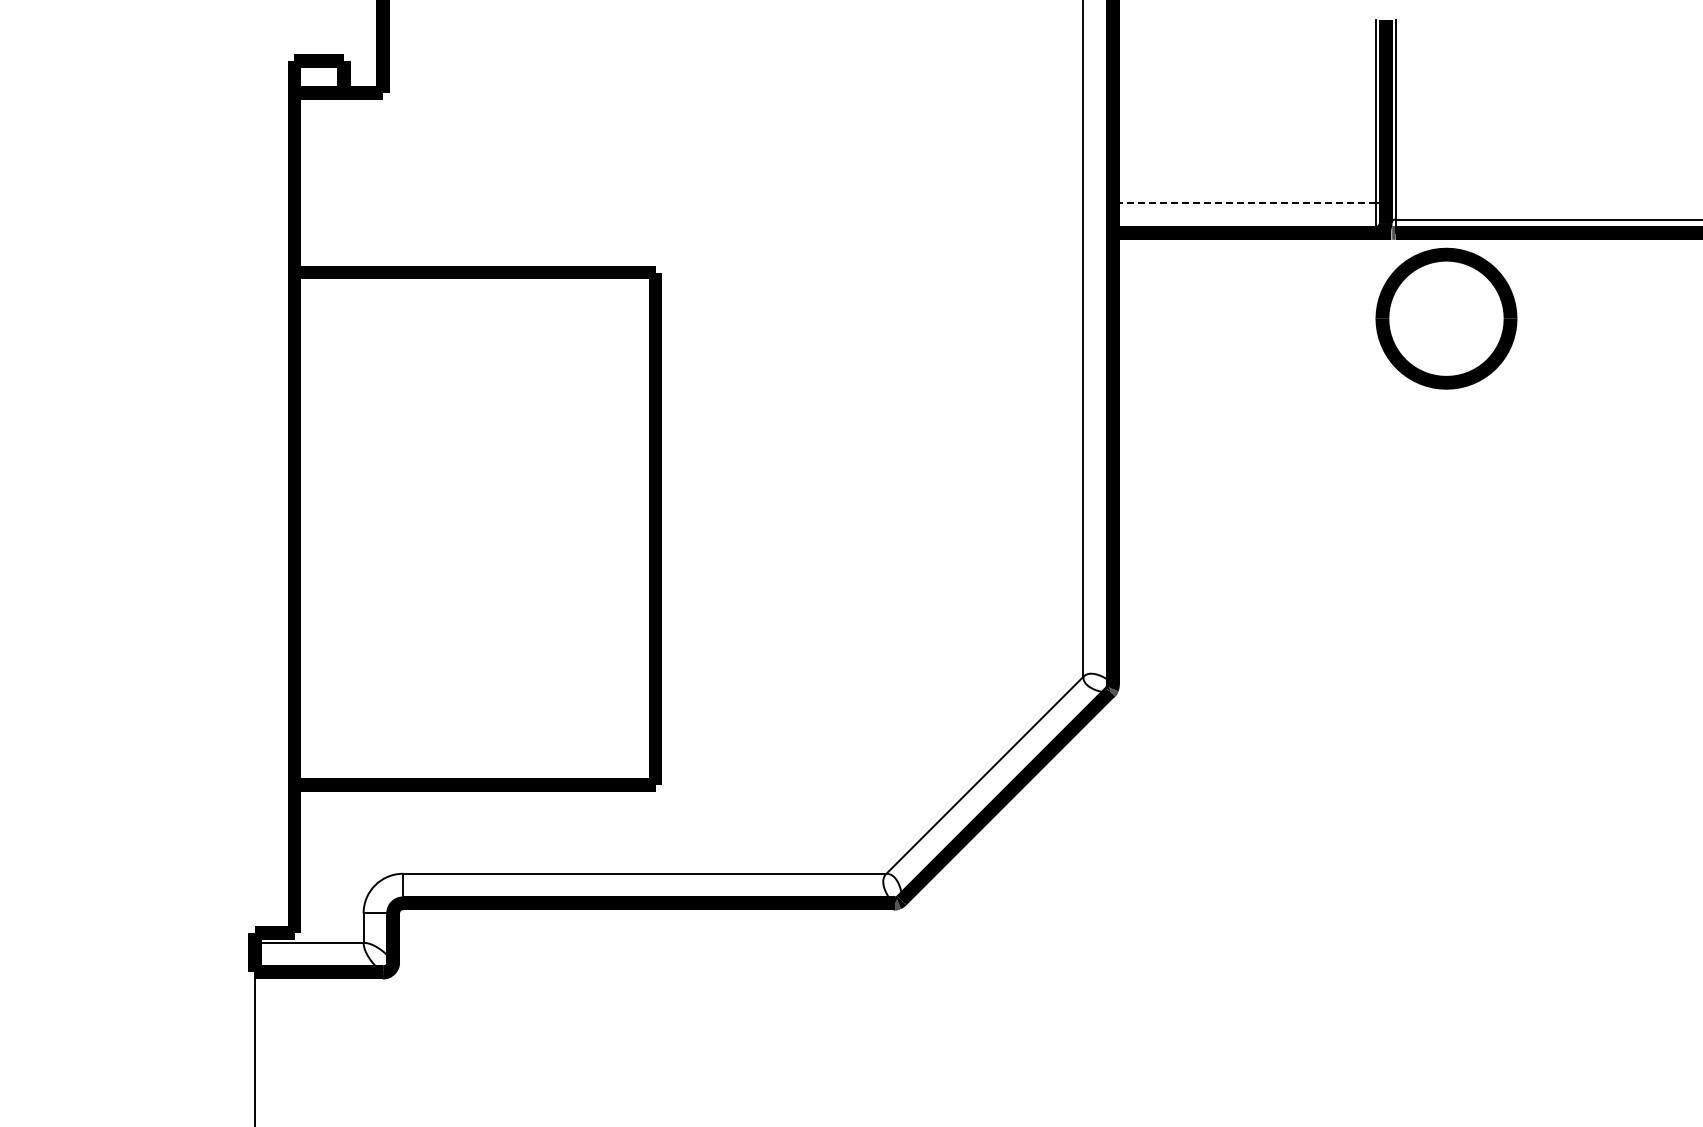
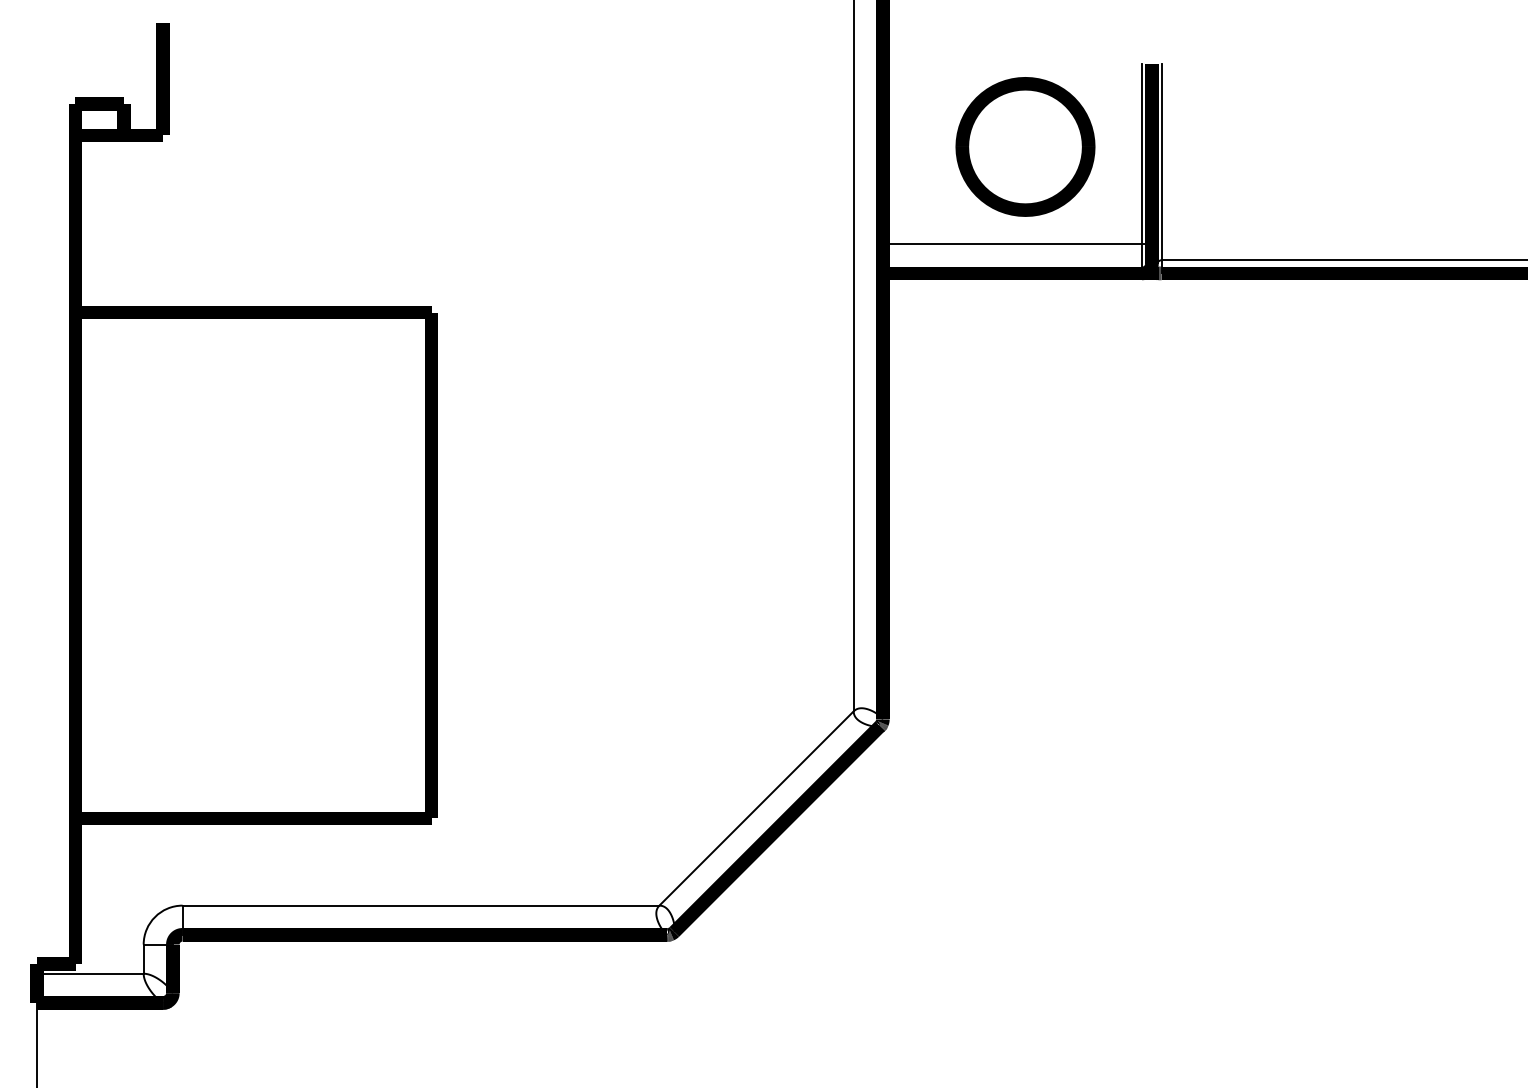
line: (1243, 203) -> (1011, 244), dashed -> solid
part: (1446, 318) -> (1025, 146), moved

